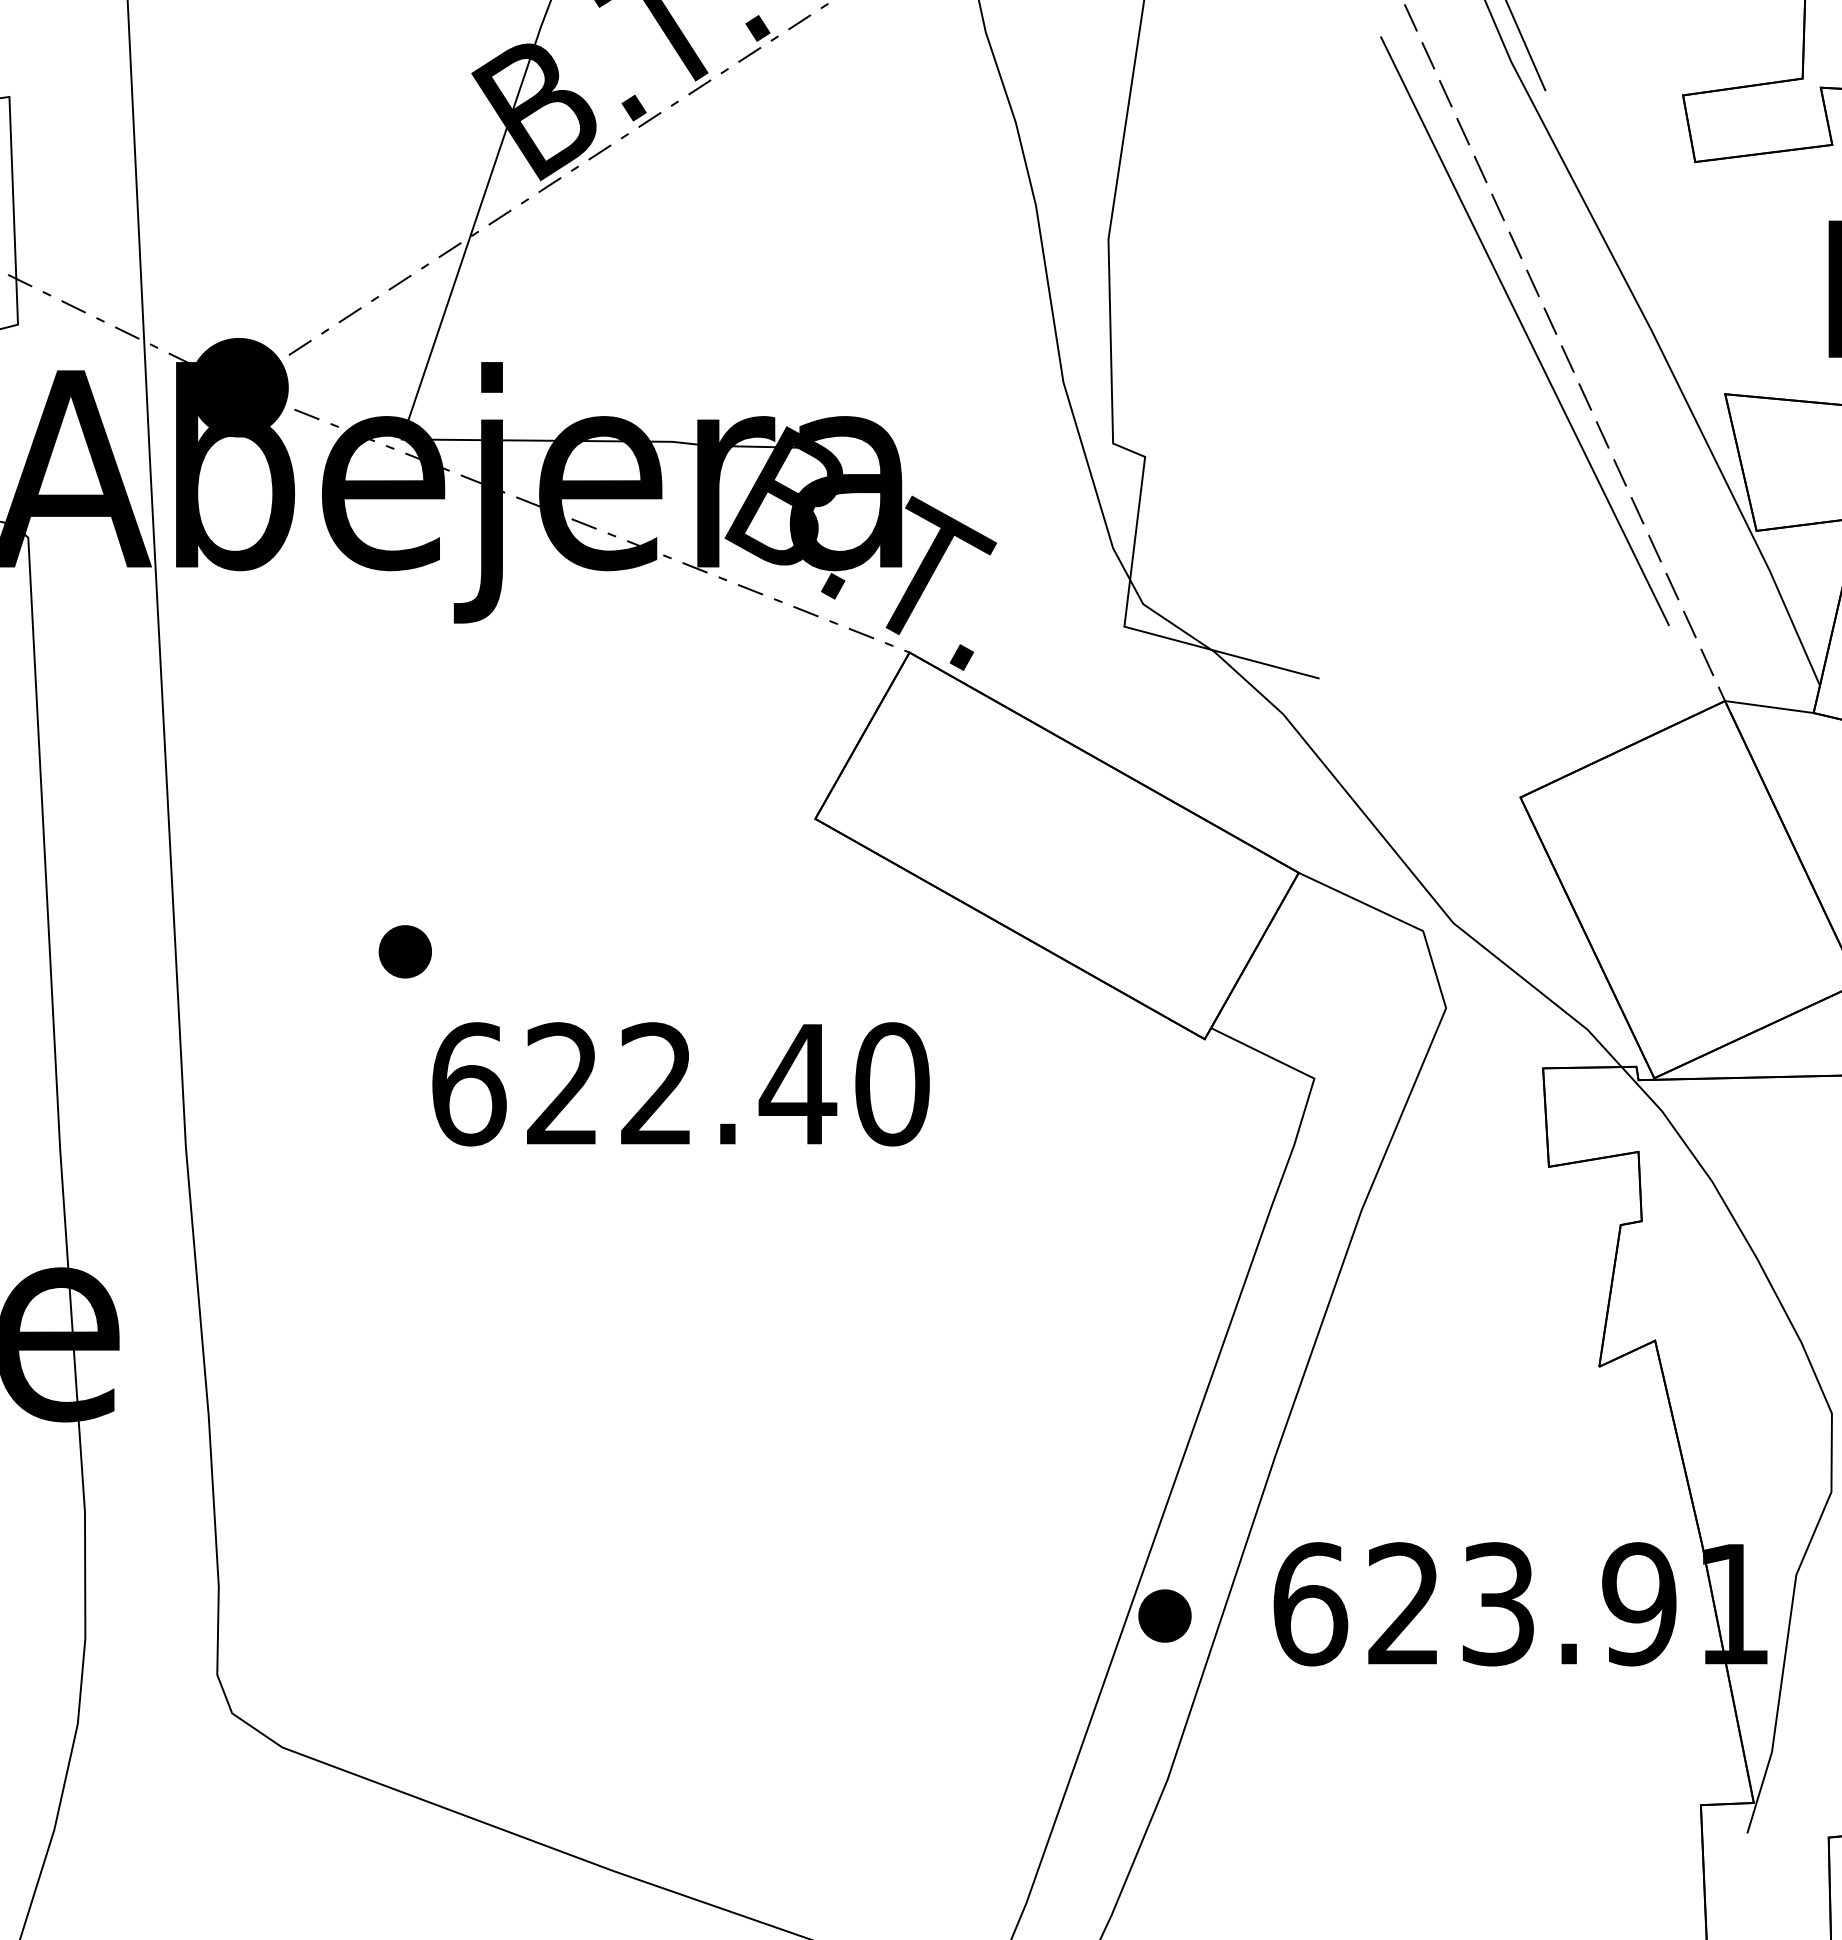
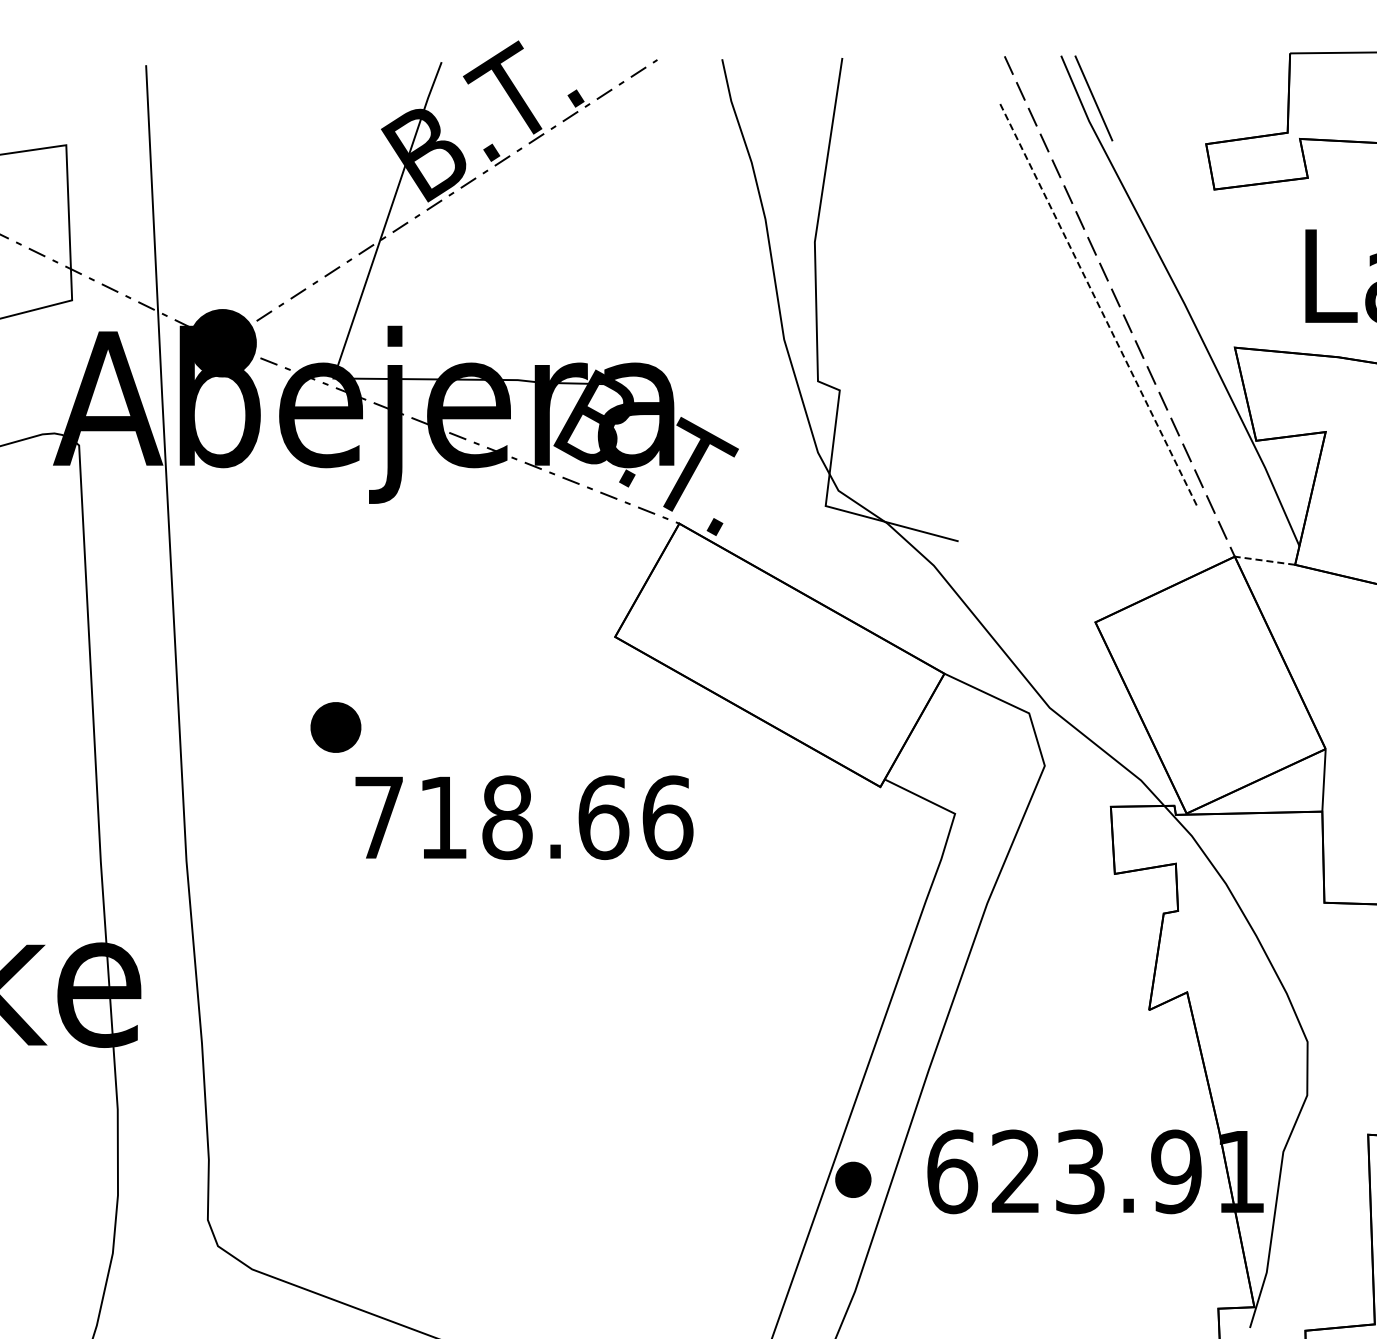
line: (1524, 332) -> (1098, 305), solid -> dashed
line: (1768, 706) -> (1264, 560), solid -> dashed
part: (404, 951) -> (335, 727), size x1.4
text: (680, 1083) -> (523, 817), 622.40 -> 718.66

